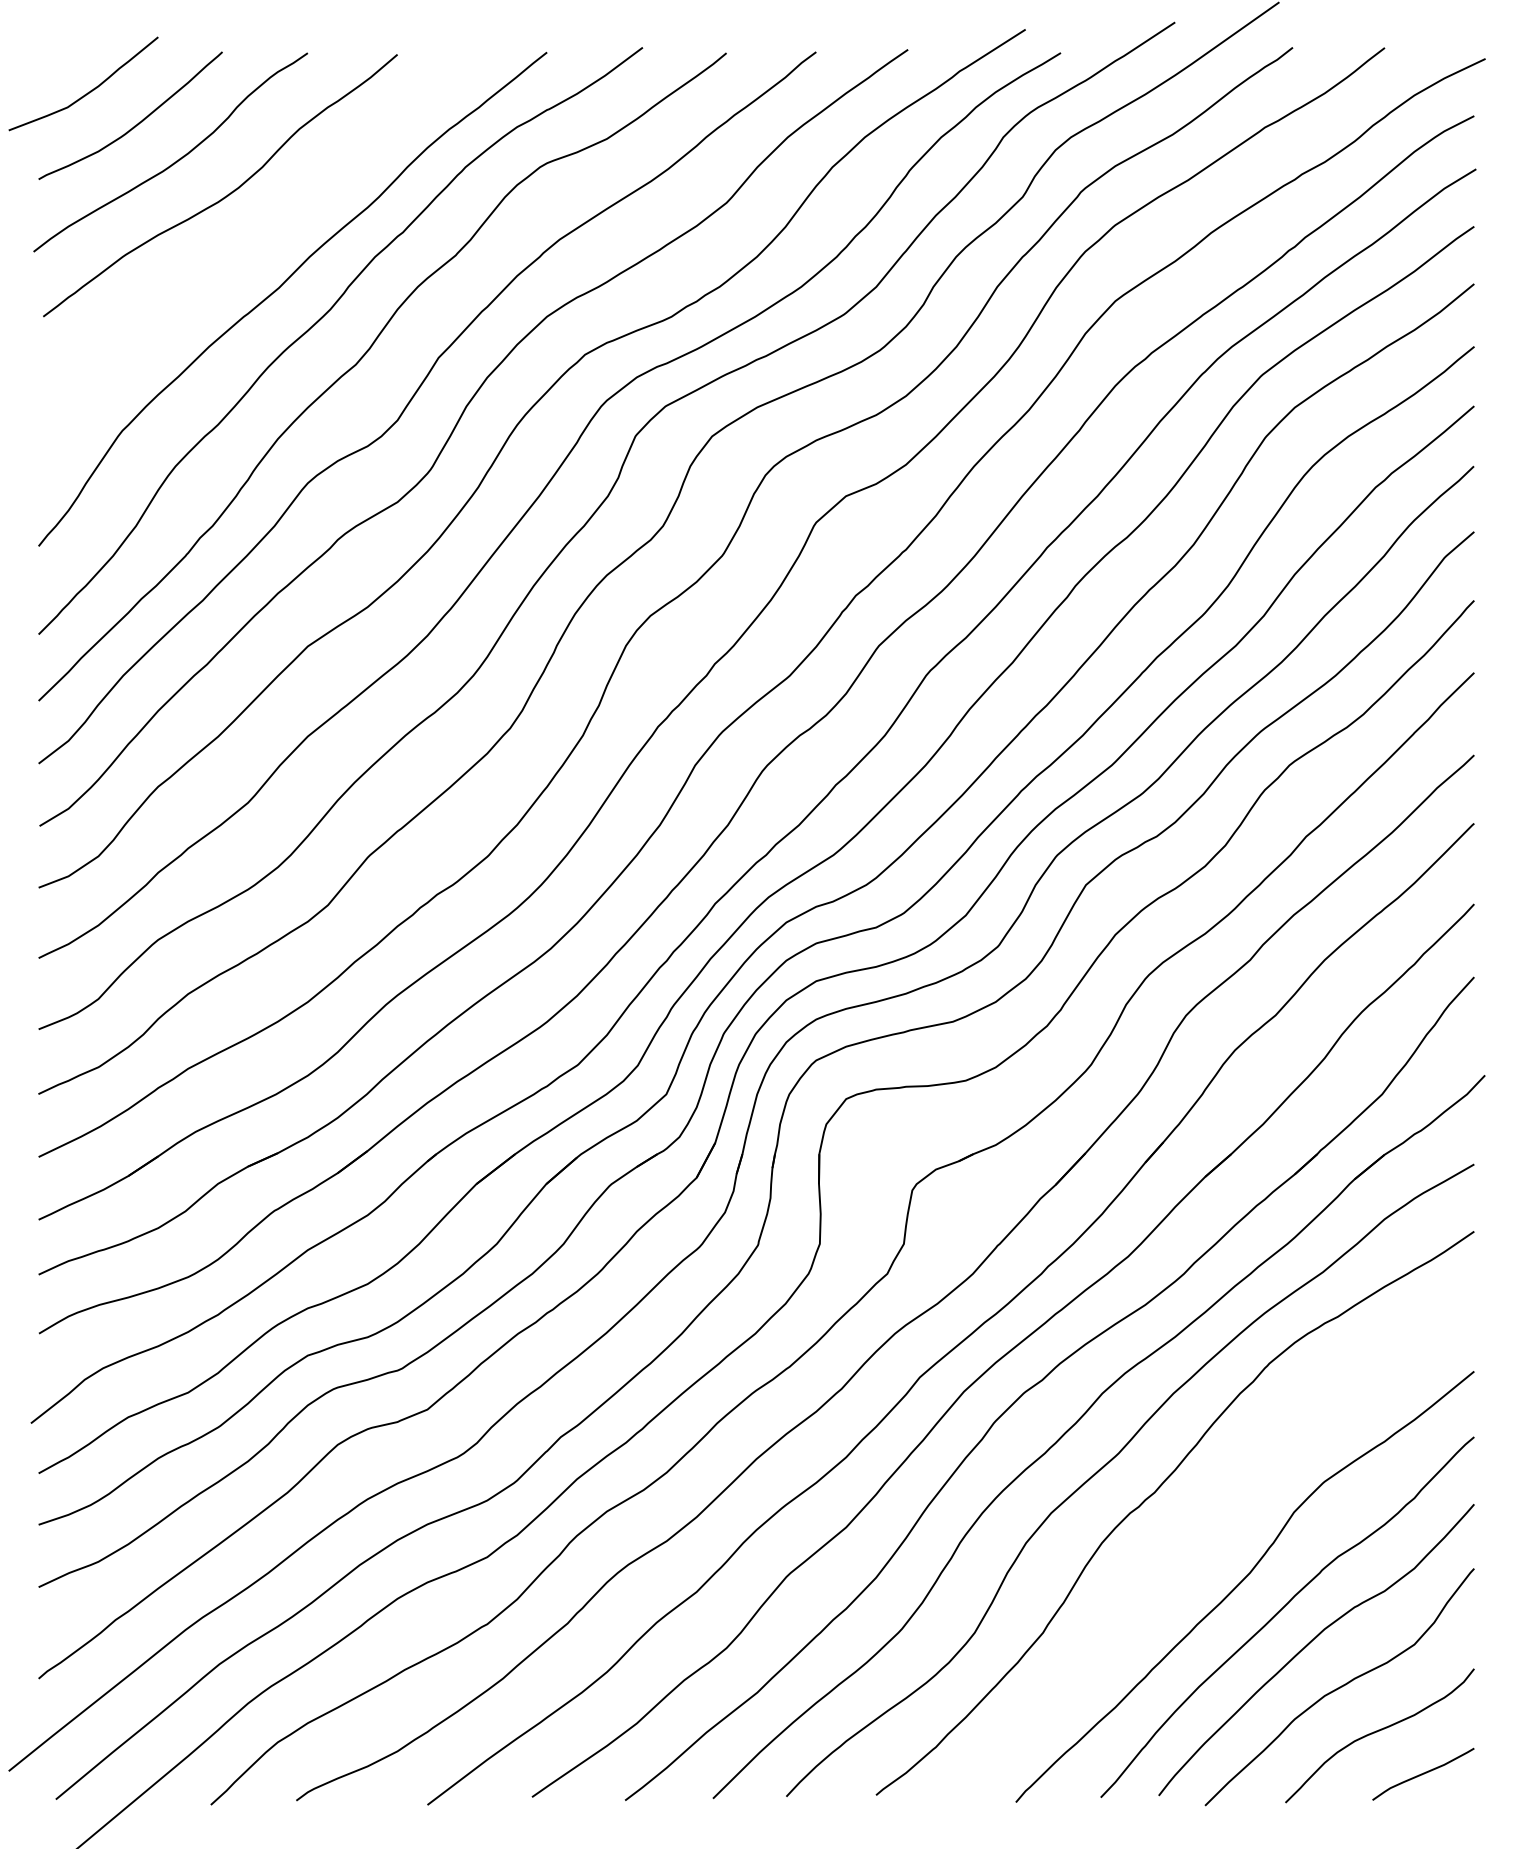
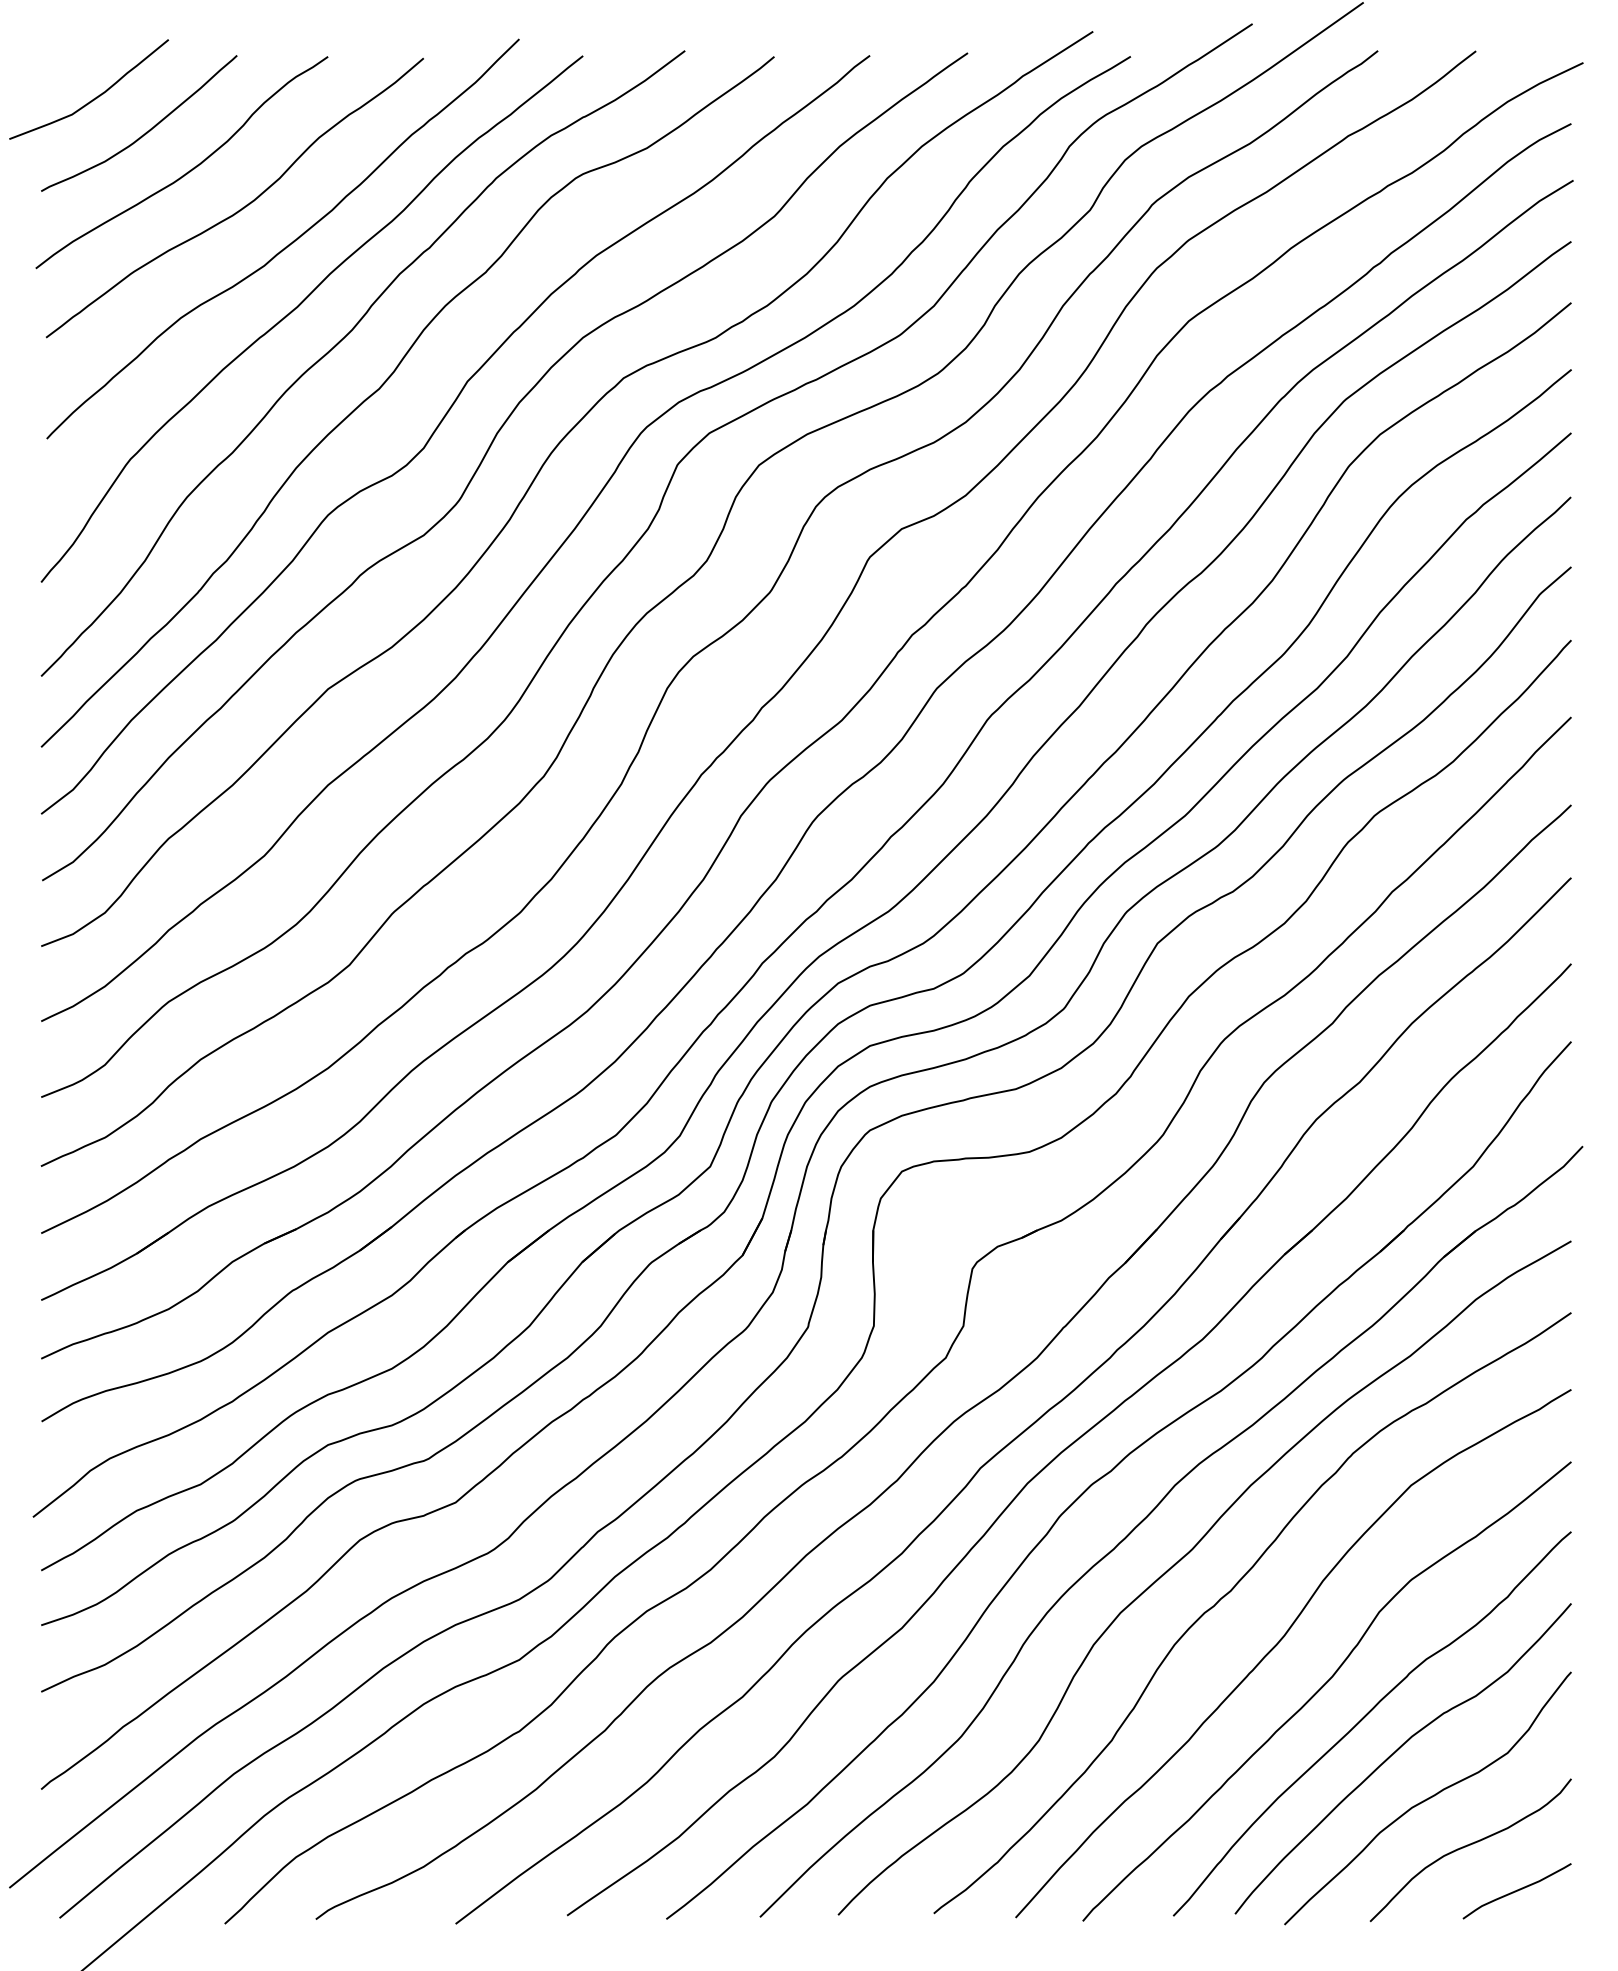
curve: (270, 229) -> (288, 244), added
curve: (1199, 1542) -> (1278, 1644), added

